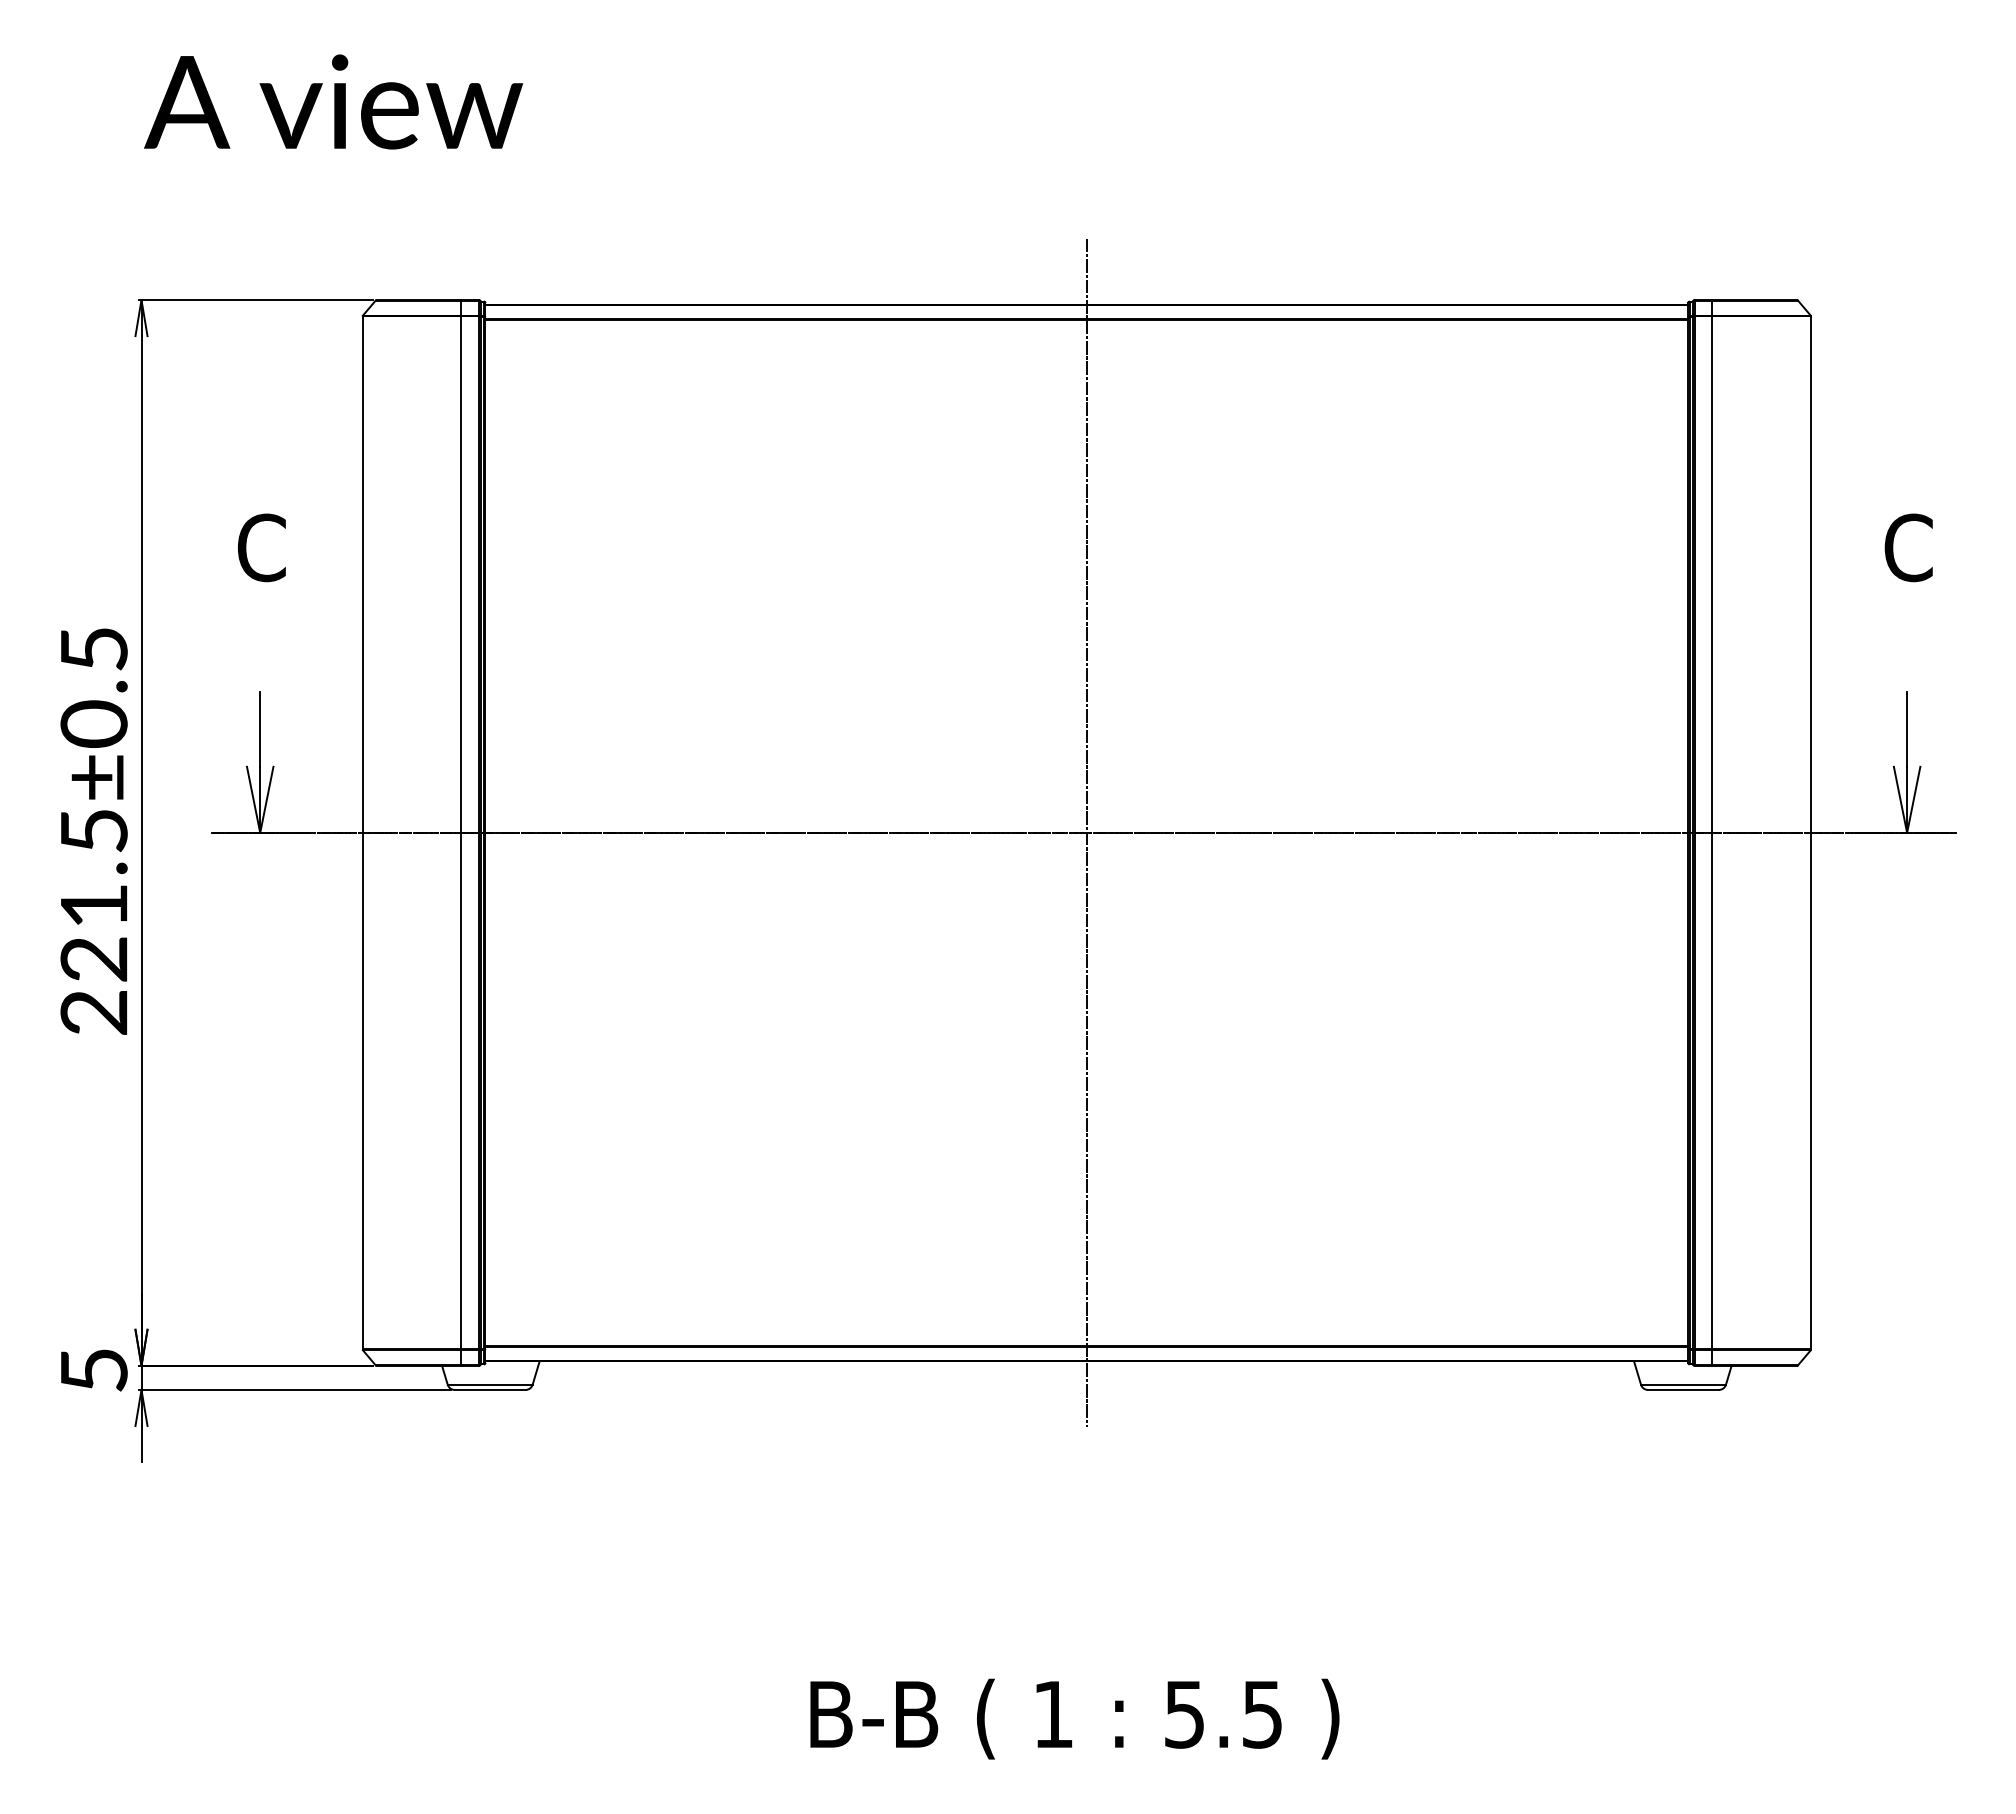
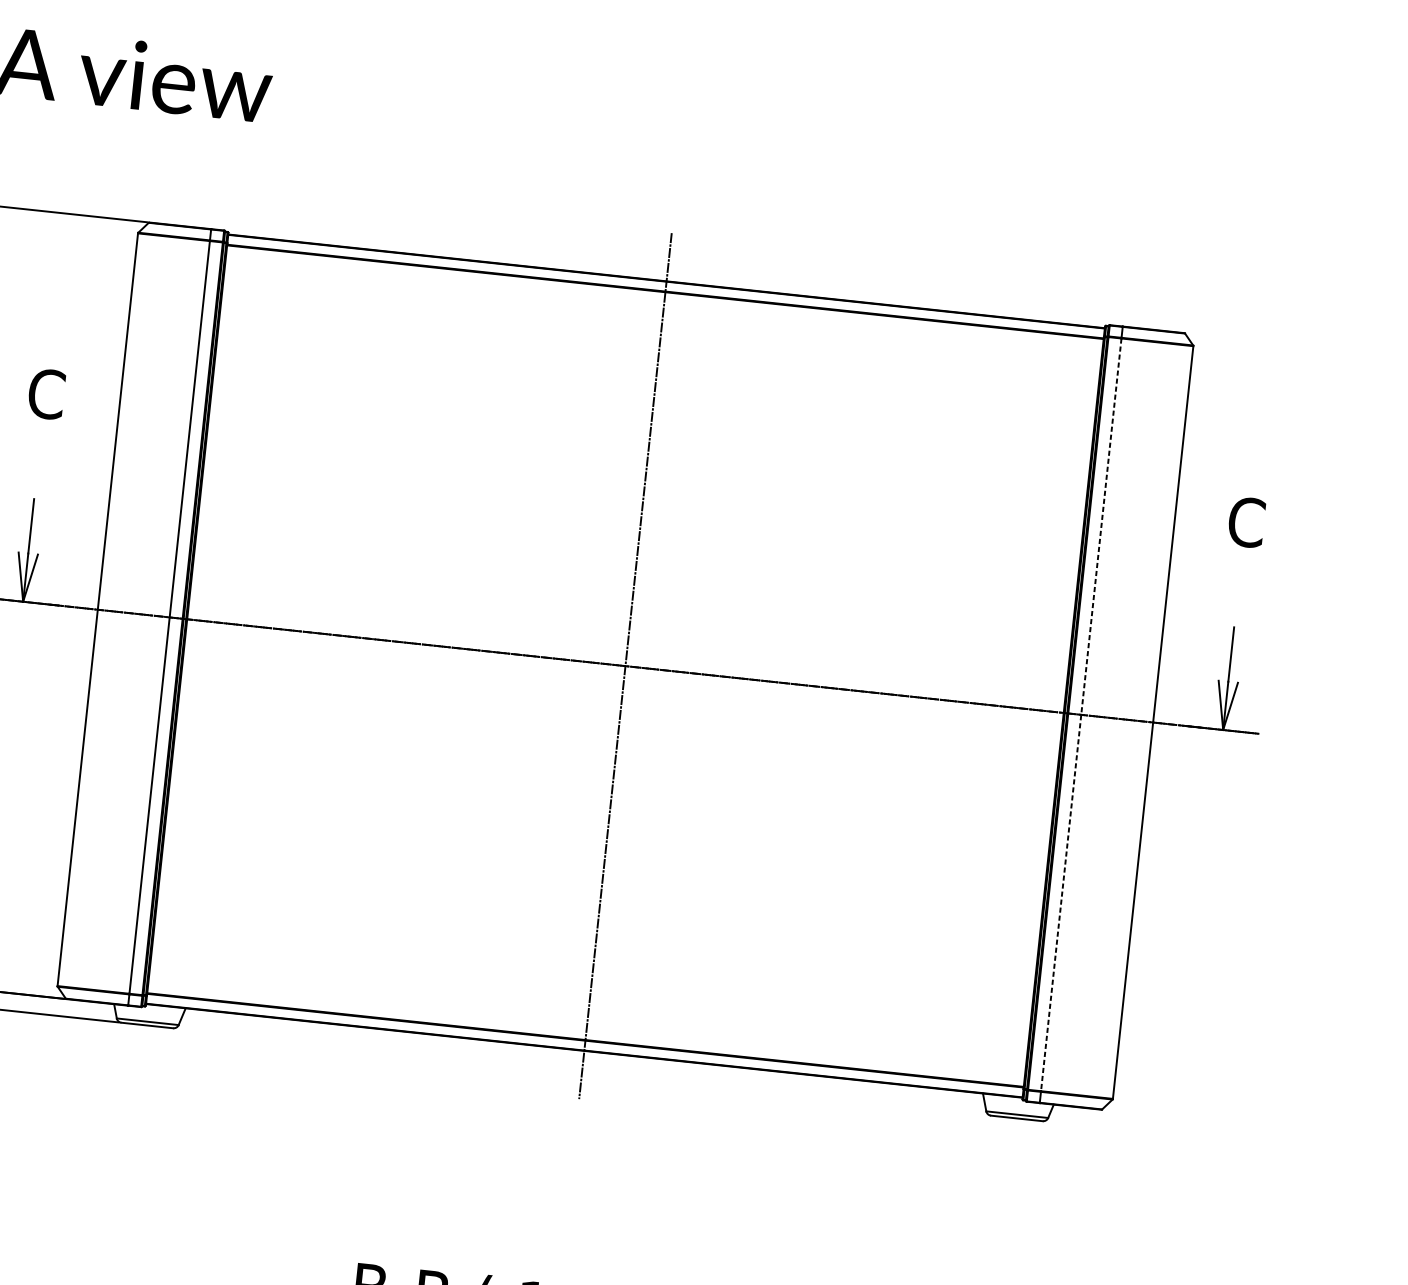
line: (1712, 833) -> (1081, 715), solid -> dashed

